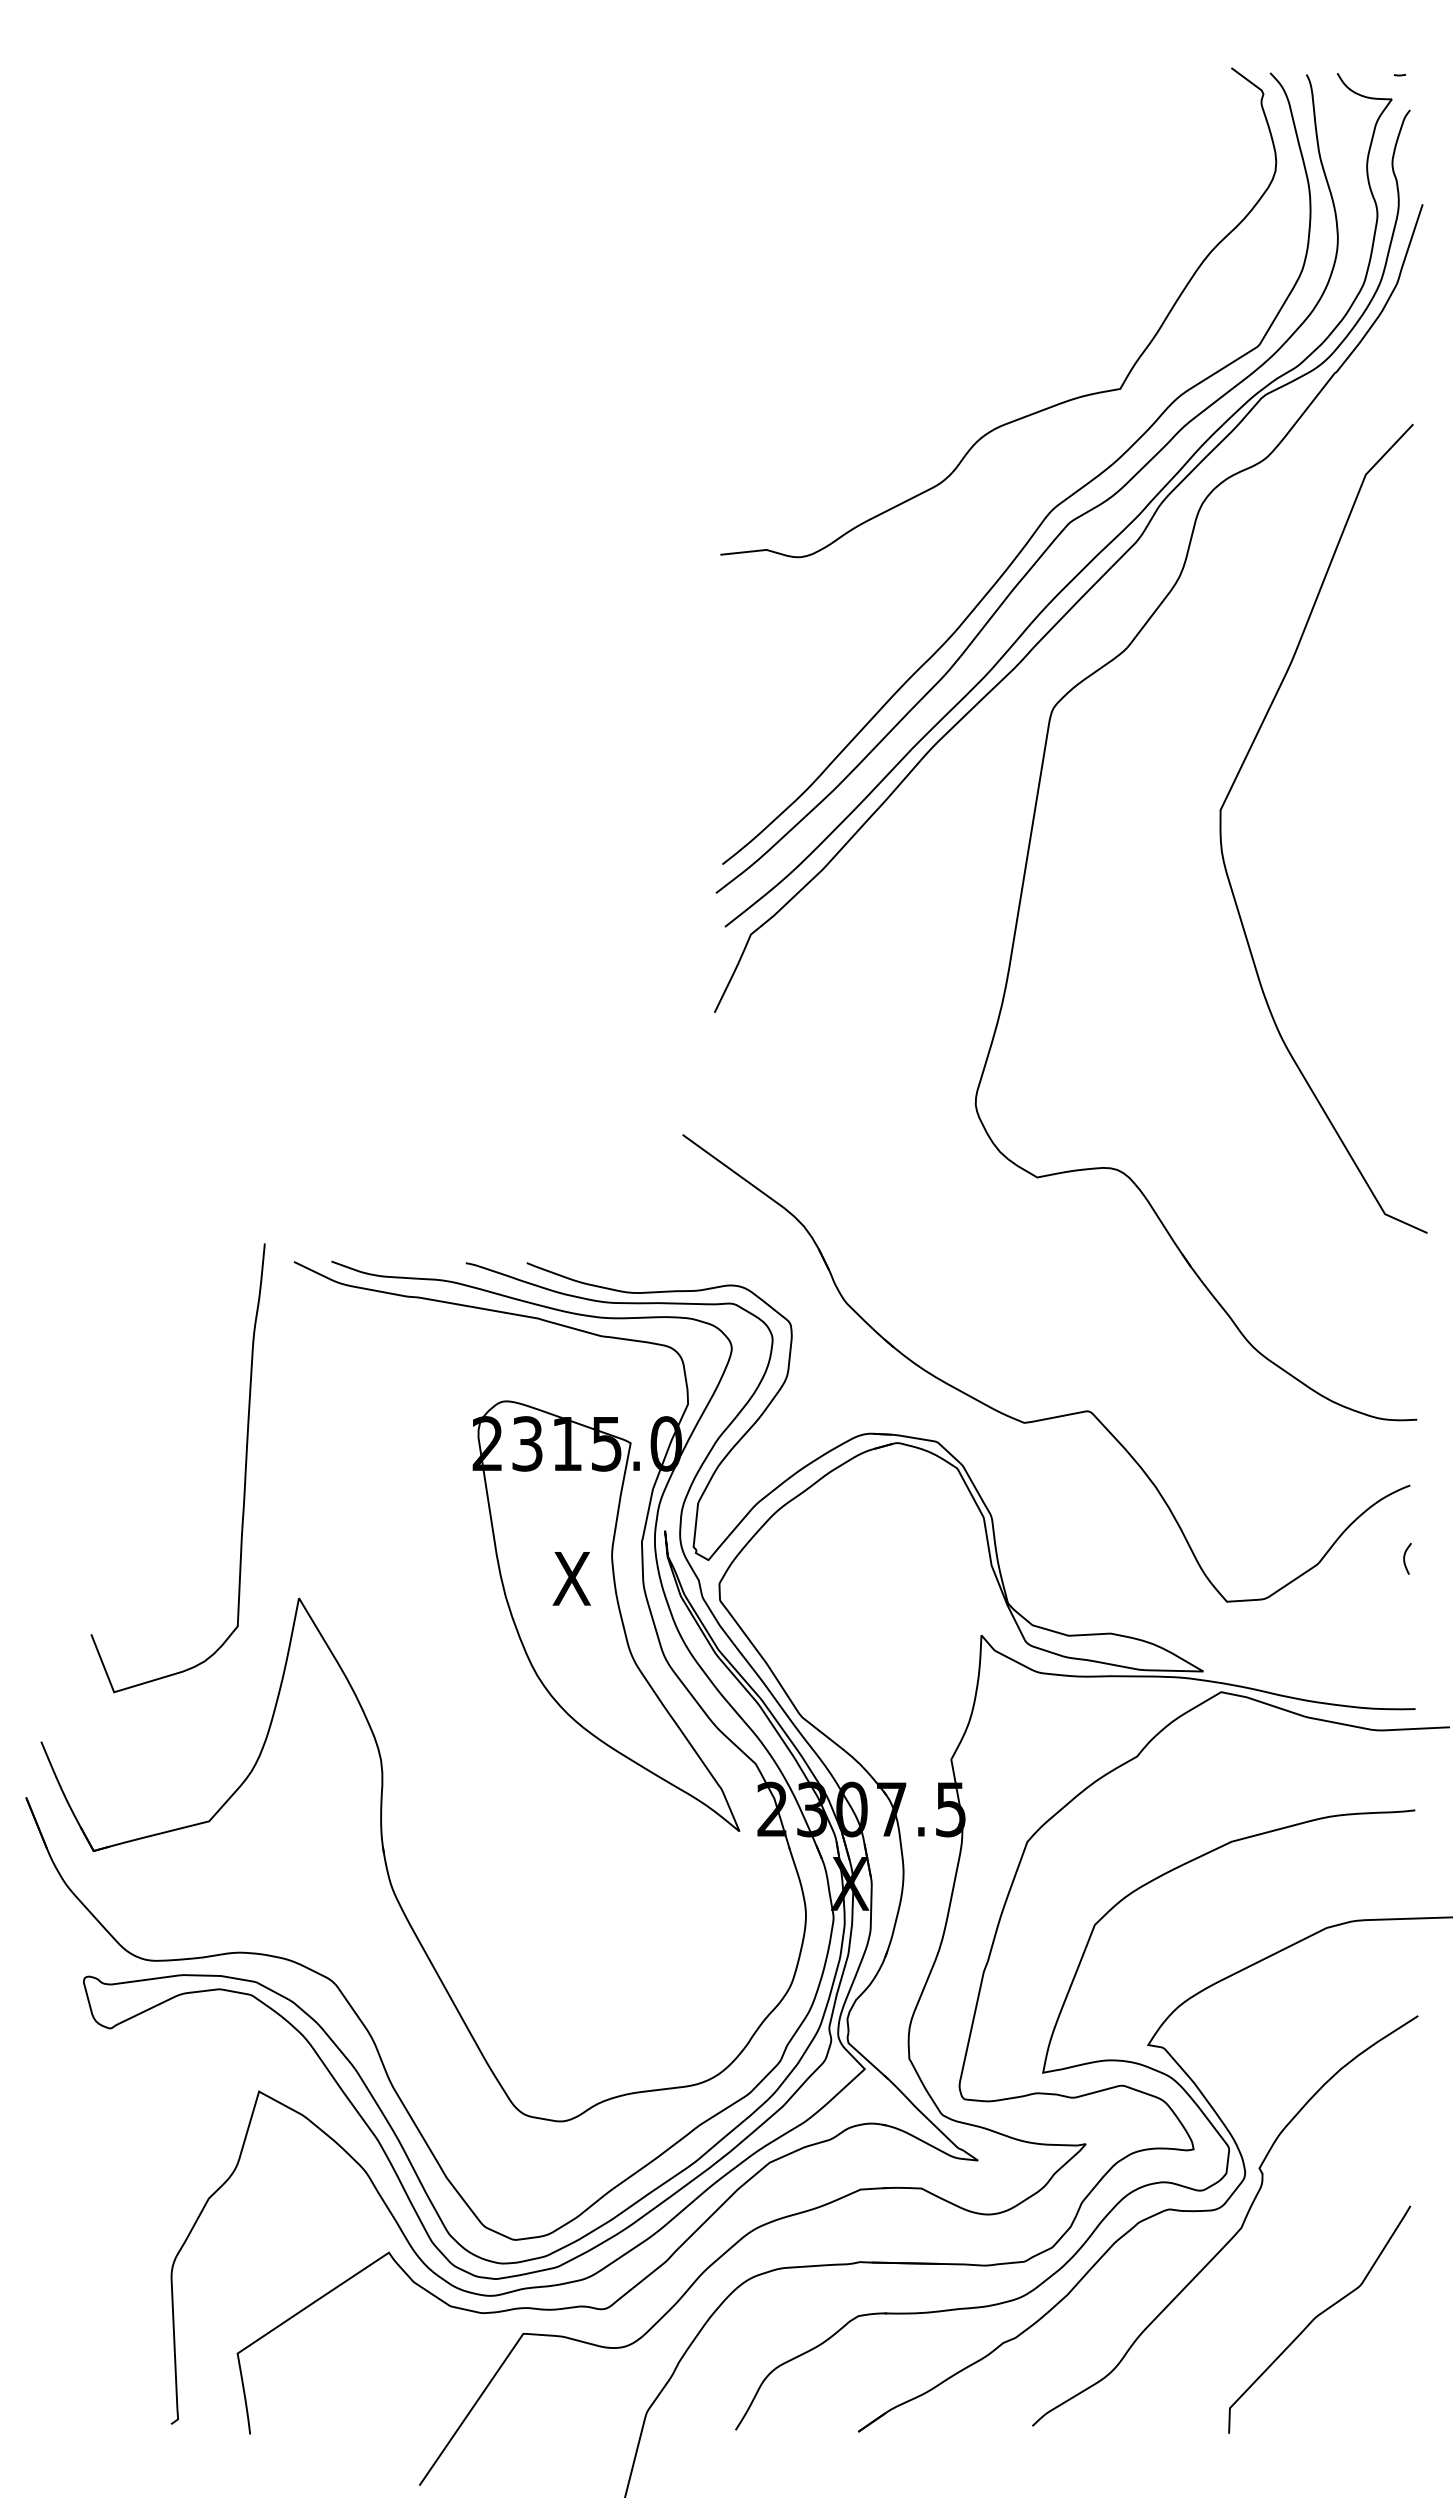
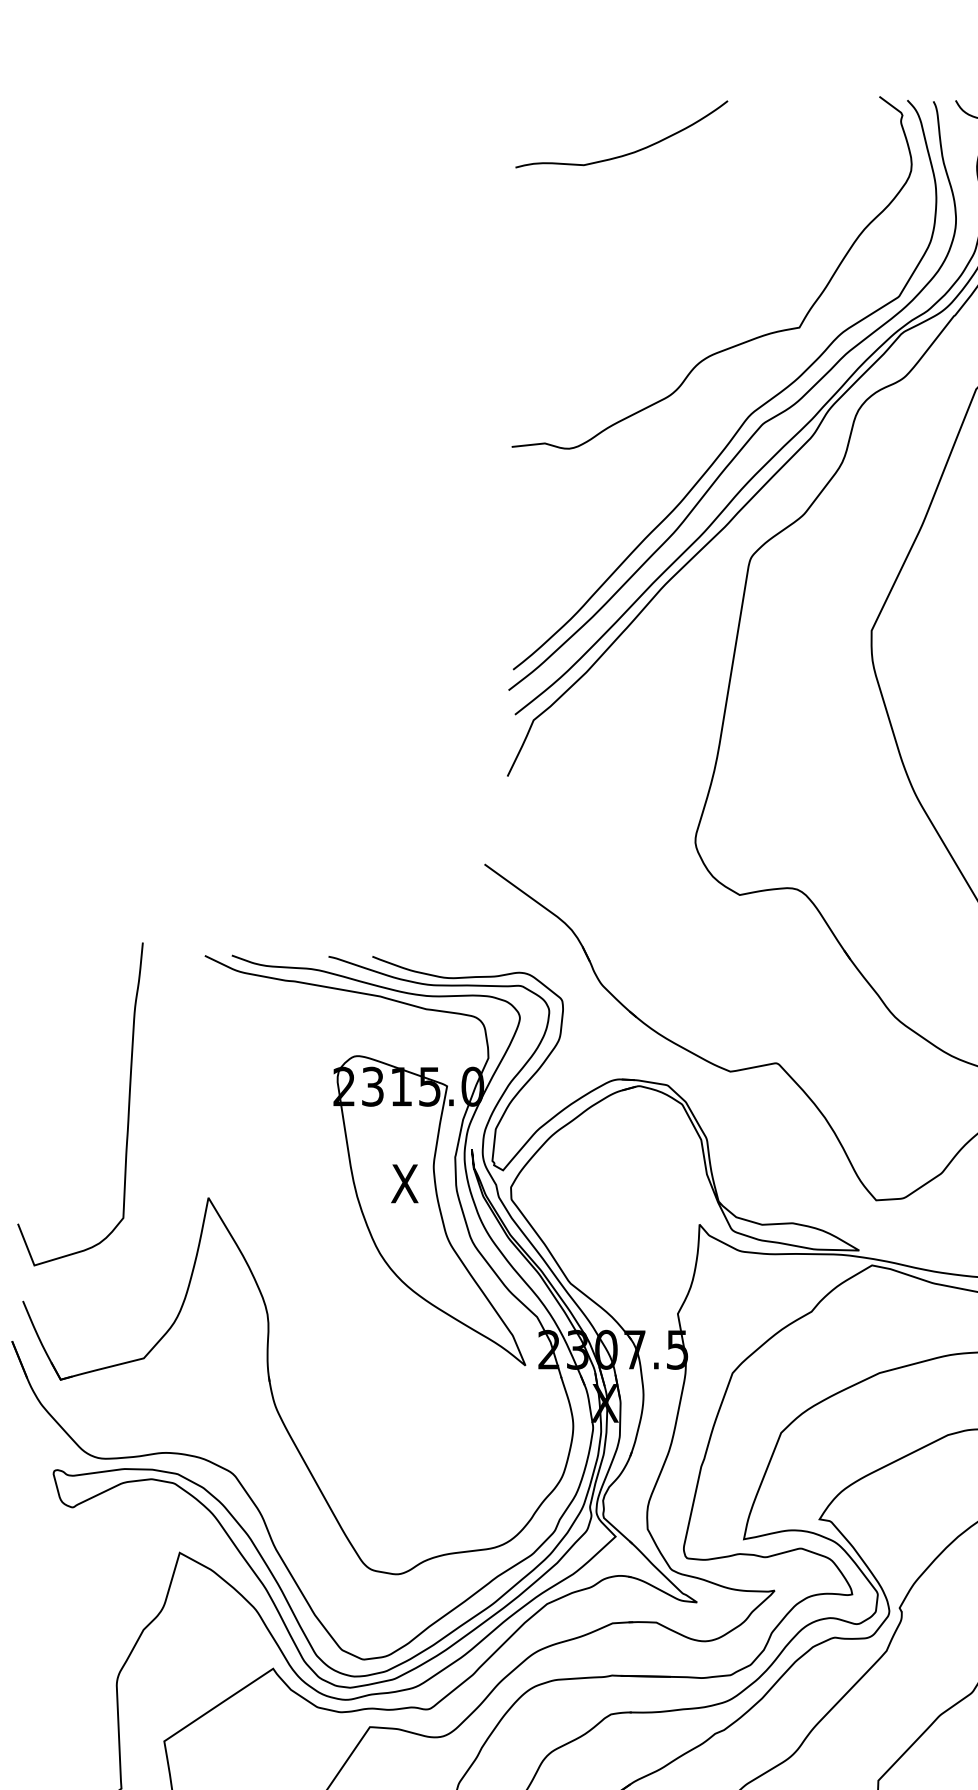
curve: (883, 146) -> (629, 153), added
curve: (244, 1469) -> (128, 1105), moved

